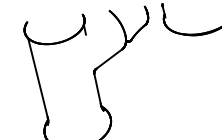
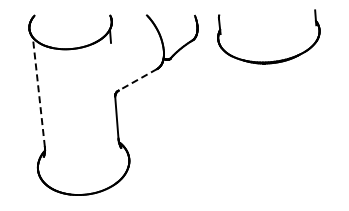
line: (109, 59) -> (137, 80), solid -> dashed
line: (37, 77) -> (38, 91), solid -> dashed

